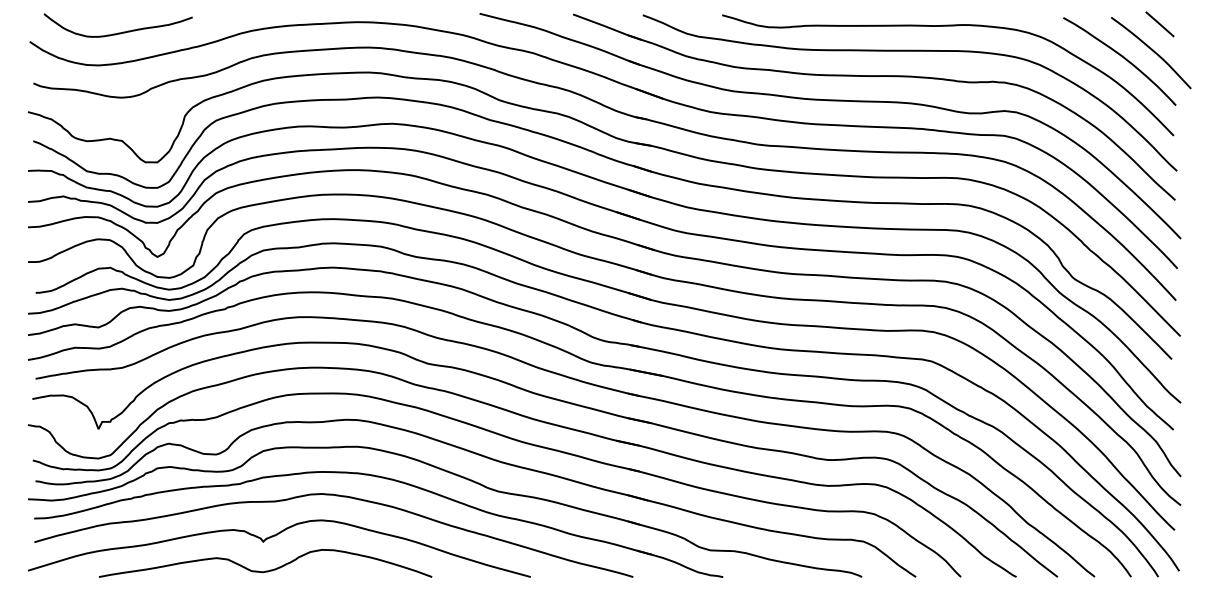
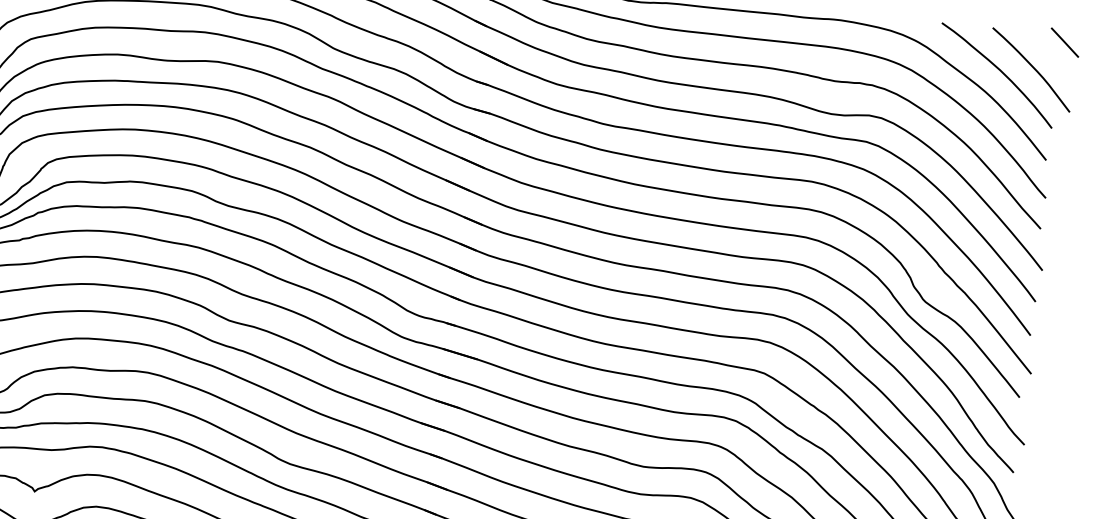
line: (1159, 24) -> (1064, 42), moved

